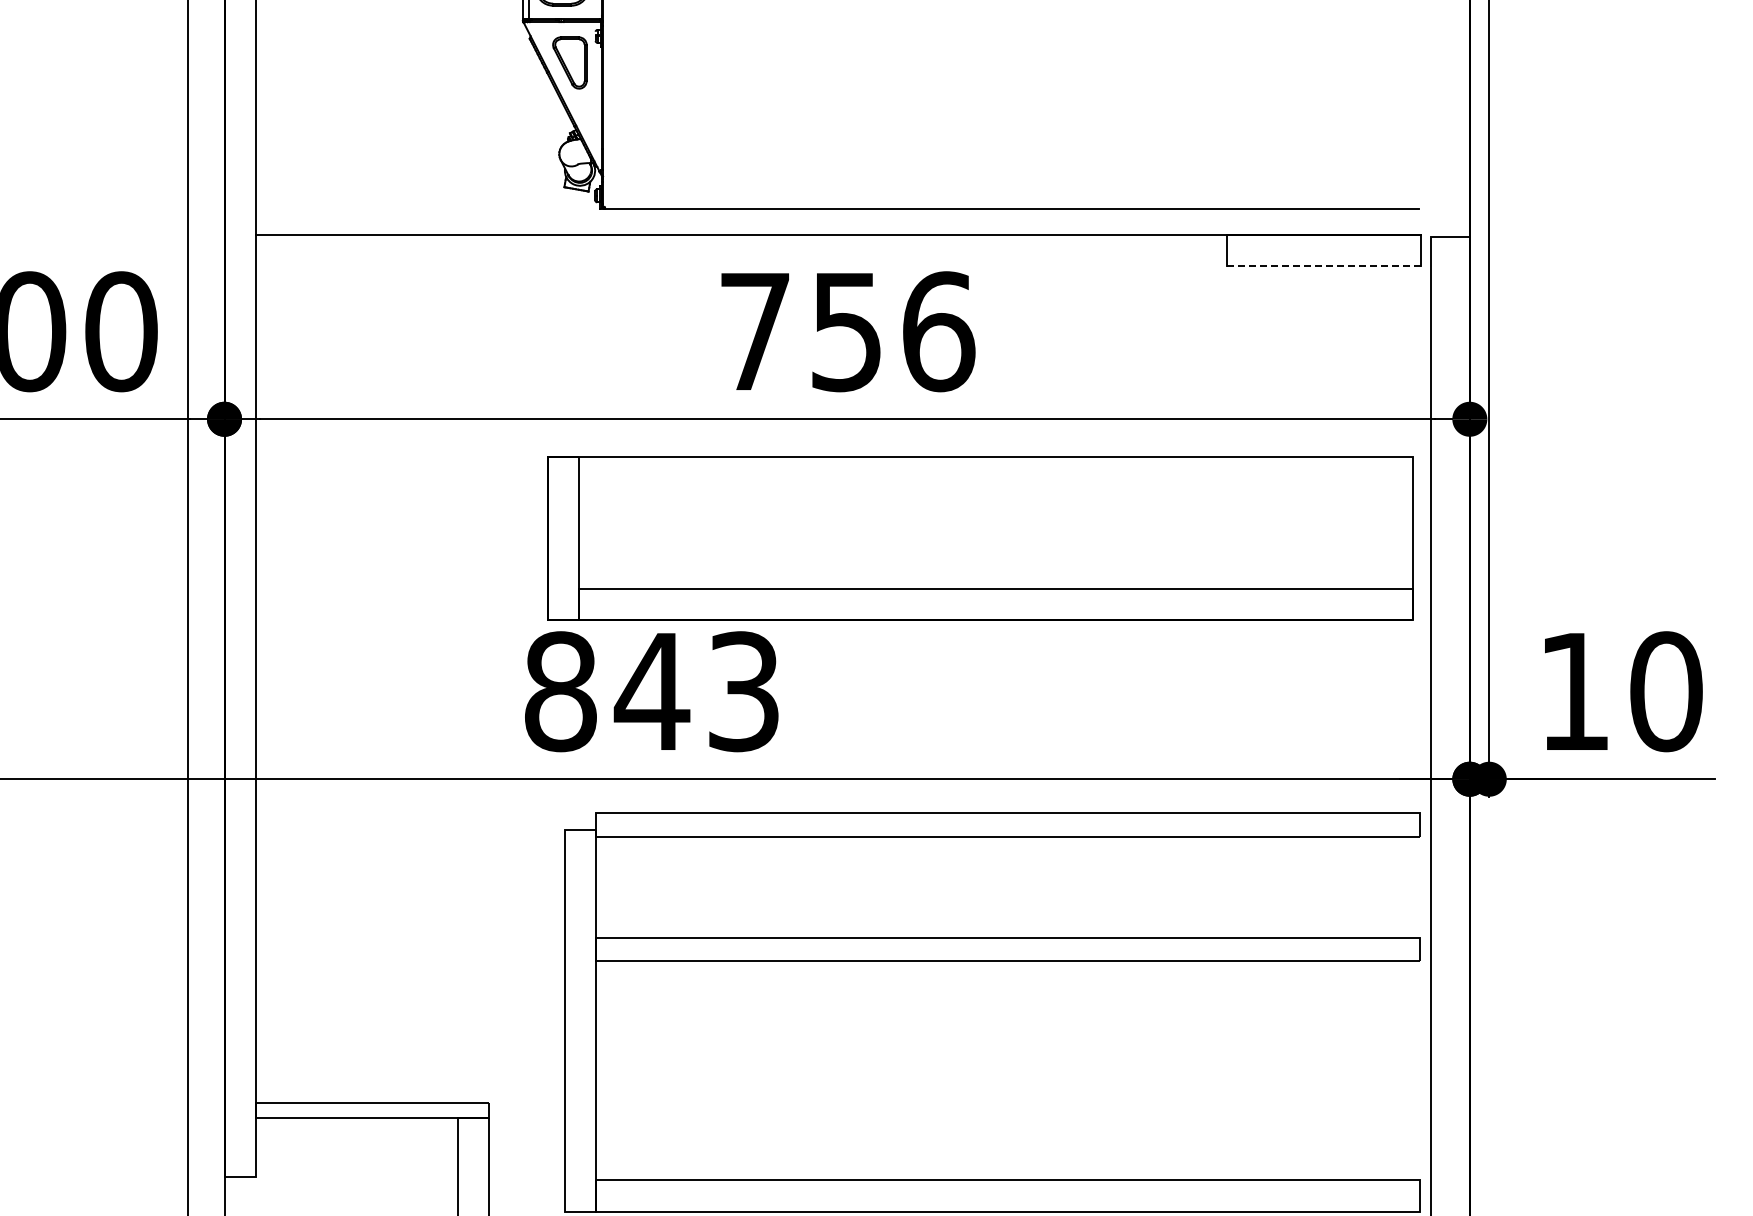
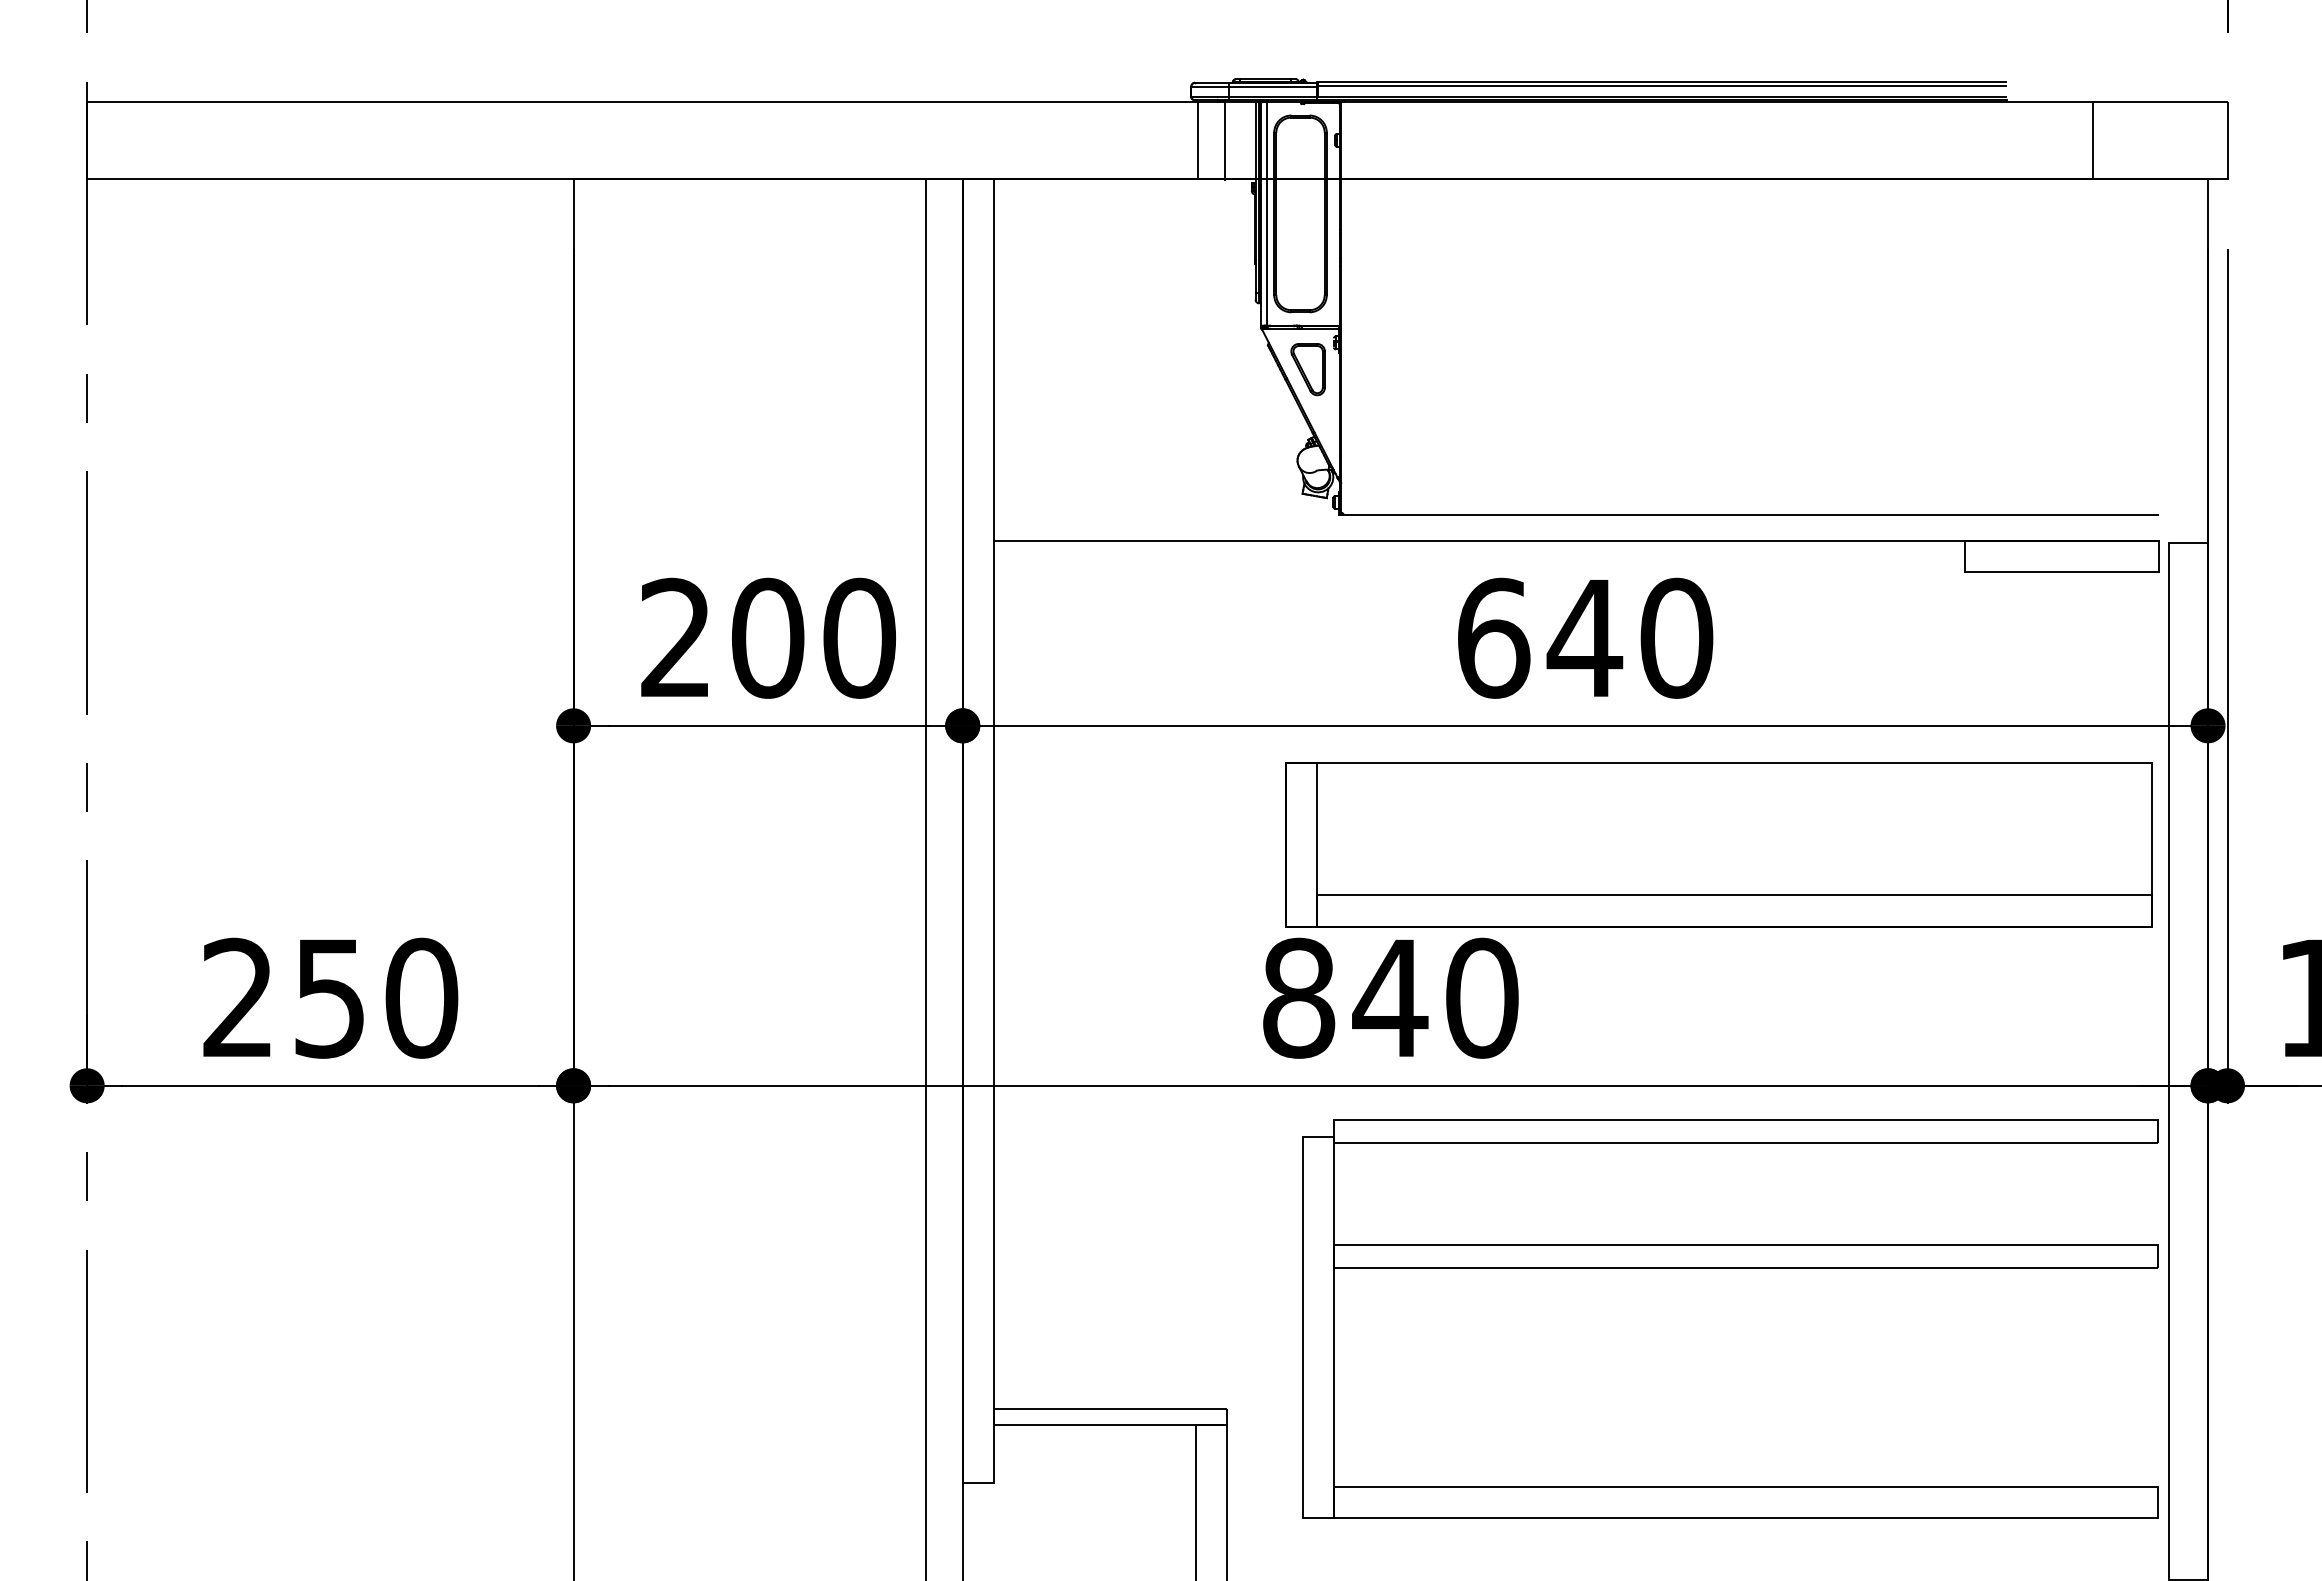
line: (1323, 265) -> (2061, 572), dashed -> solid
text: (847, 330) -> (1585, 637), 756 -> 640
text: (744, 690) -> (1482, 997), 843 -> 840

